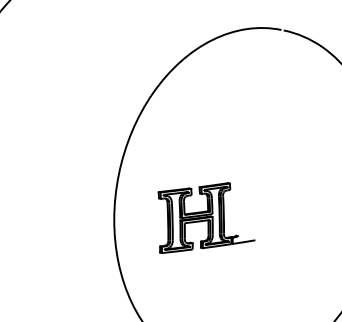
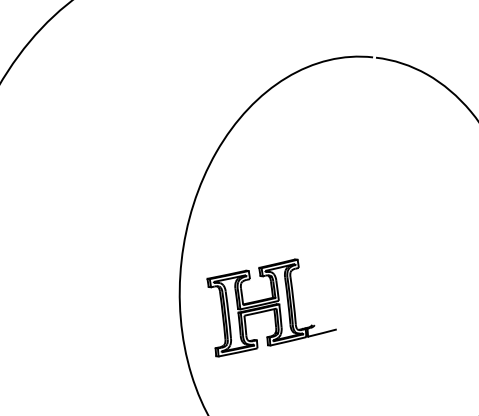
part: (206, 218) -> (271, 307), moved

